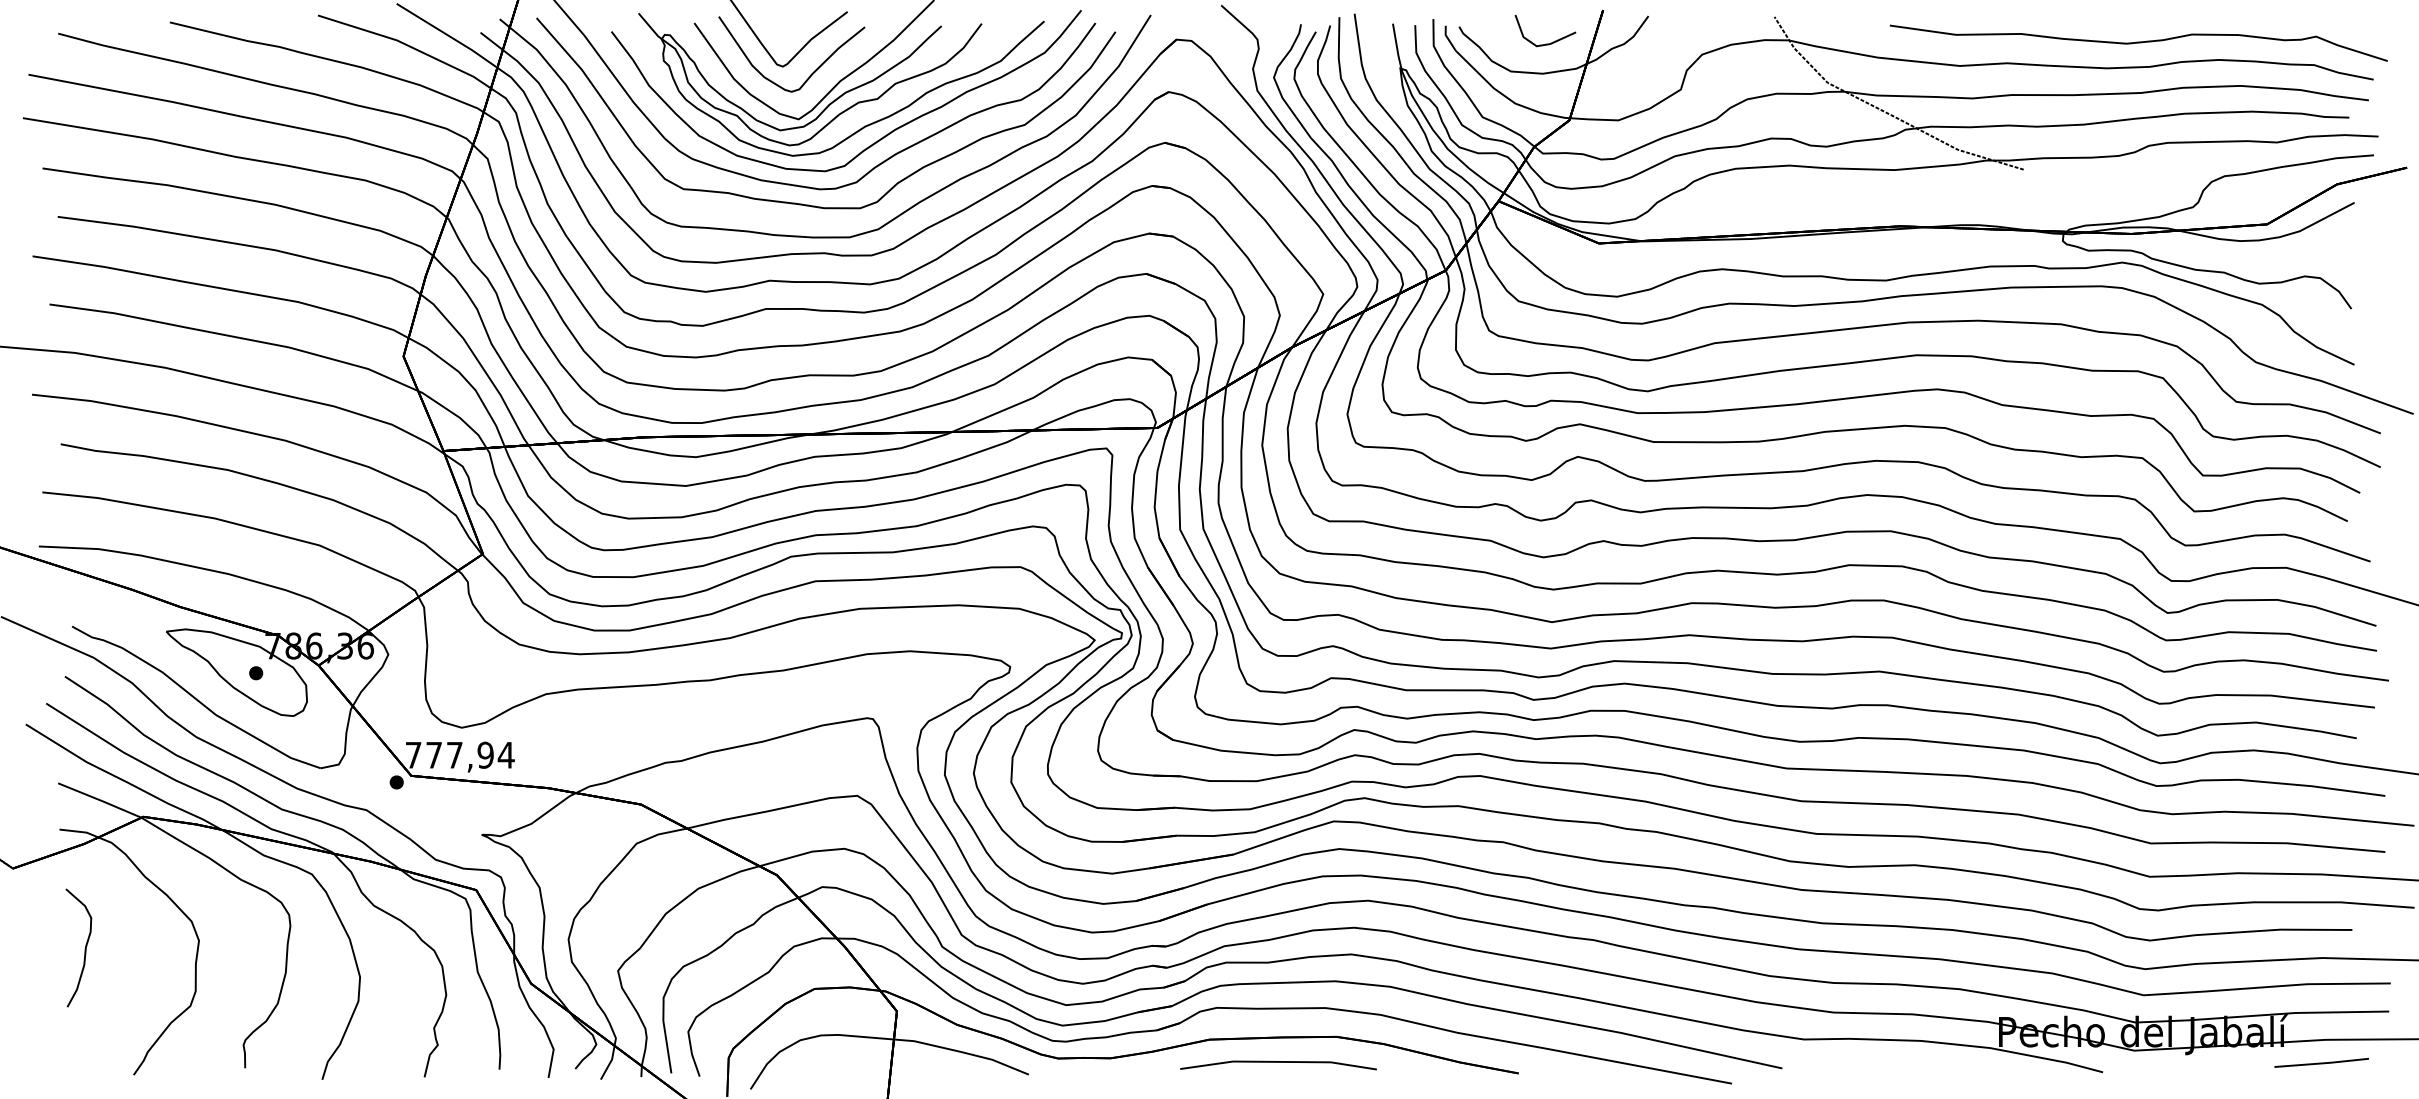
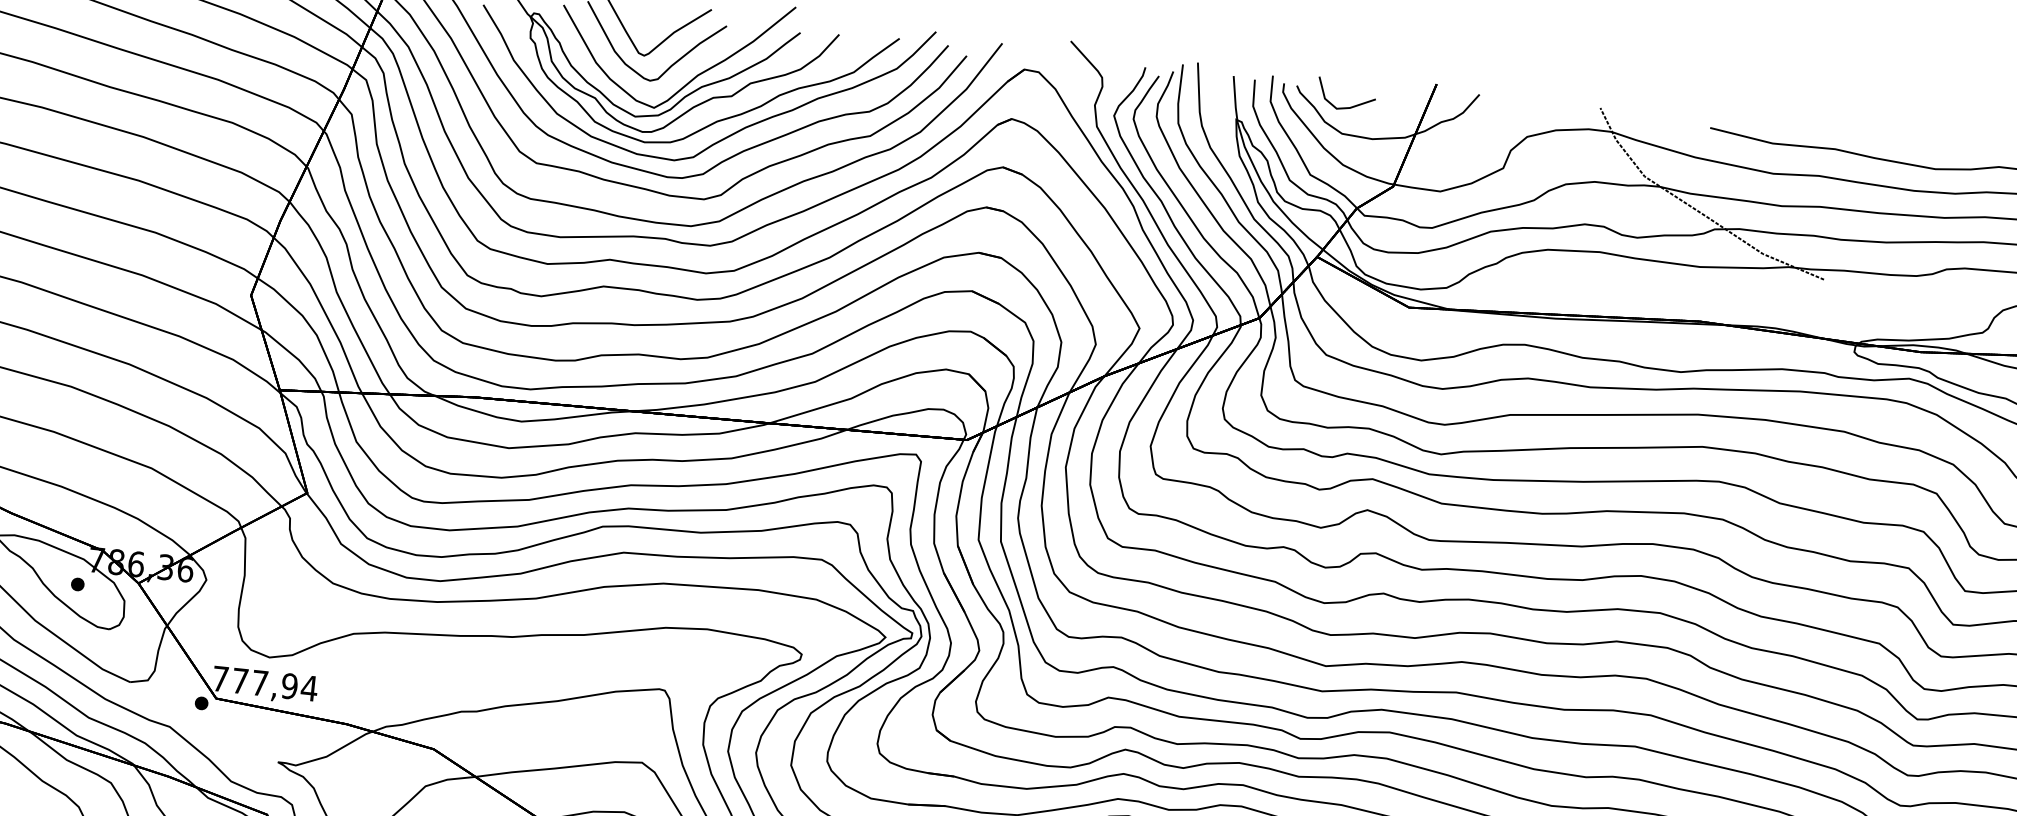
line: (1545, 43) -> (1345, 106), moved

